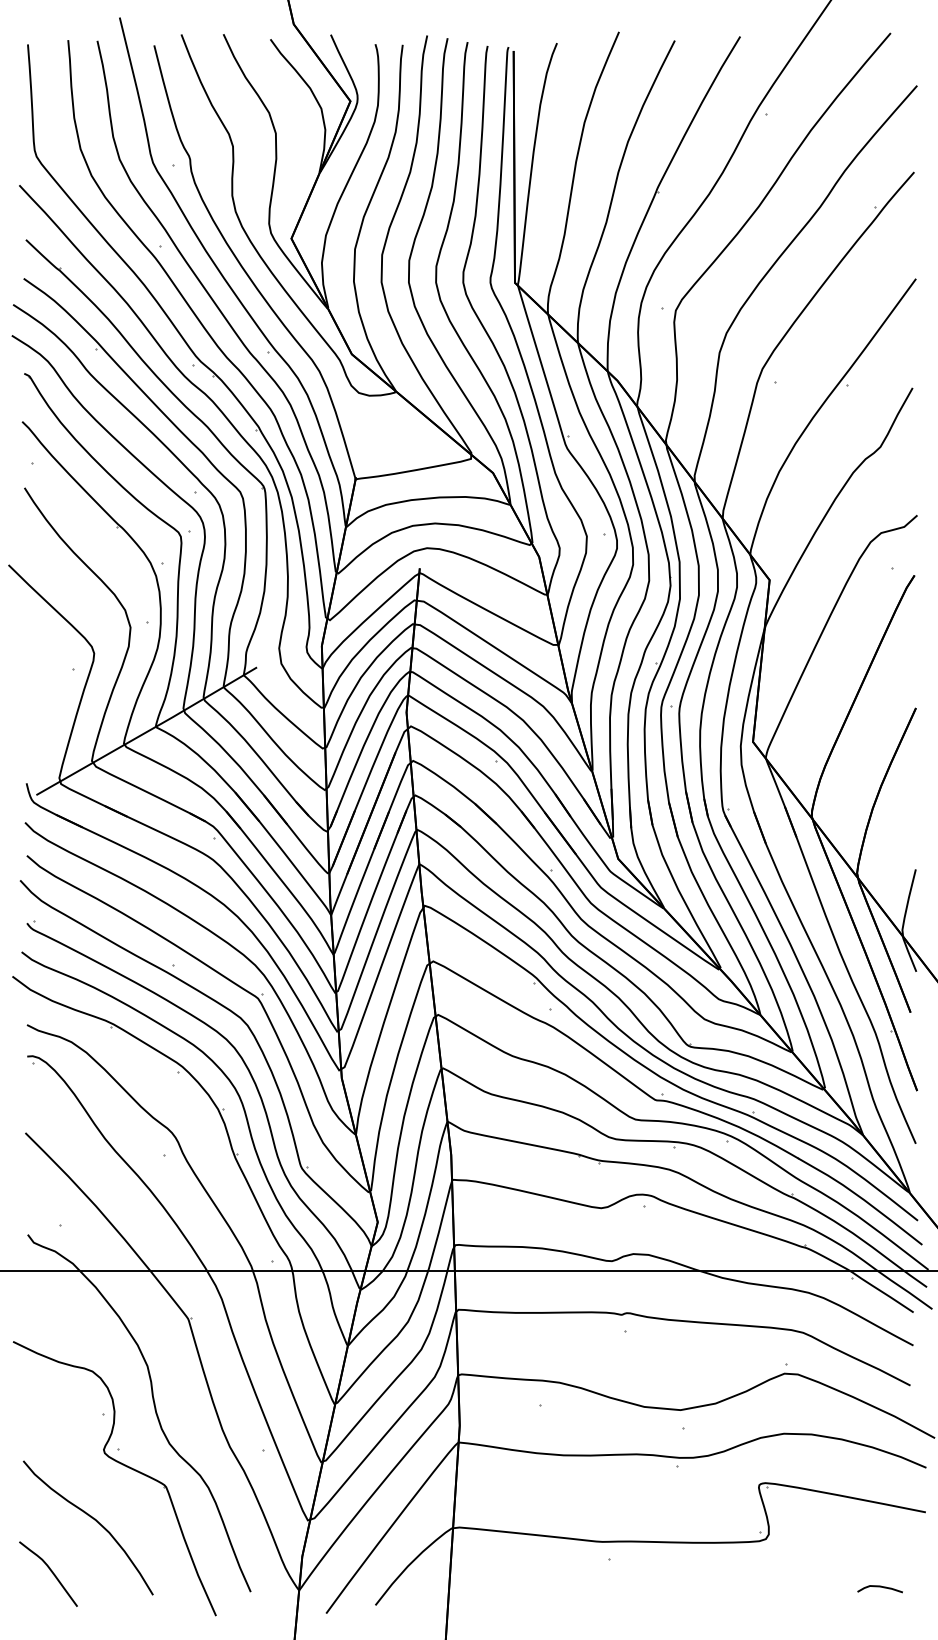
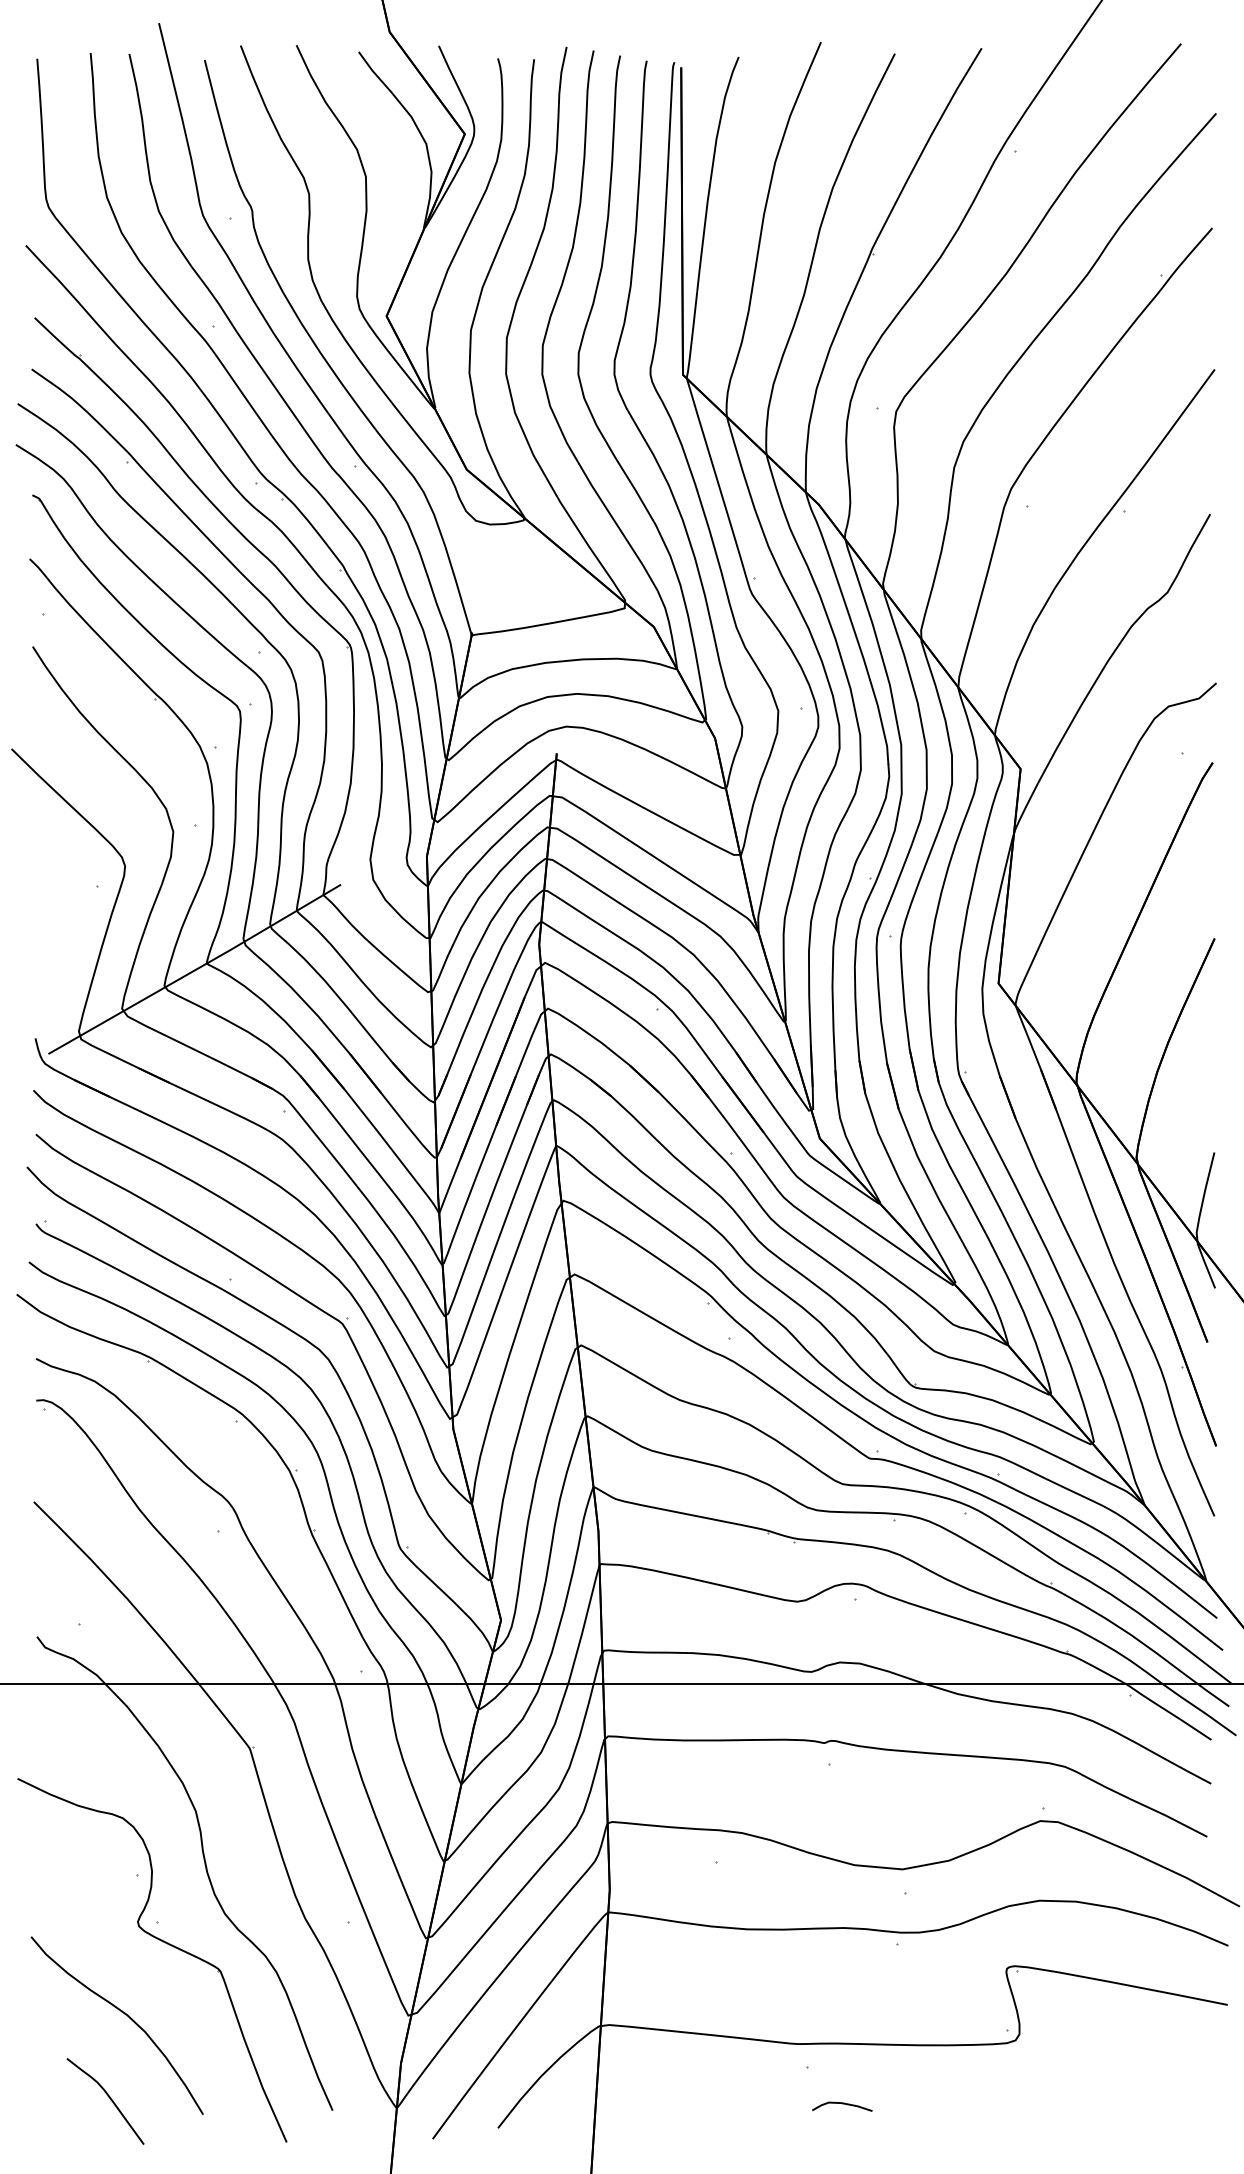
curve: (50, 1571) -> (108, 2097), moved
curve: (879, 1587) -> (841, 2104), moved

